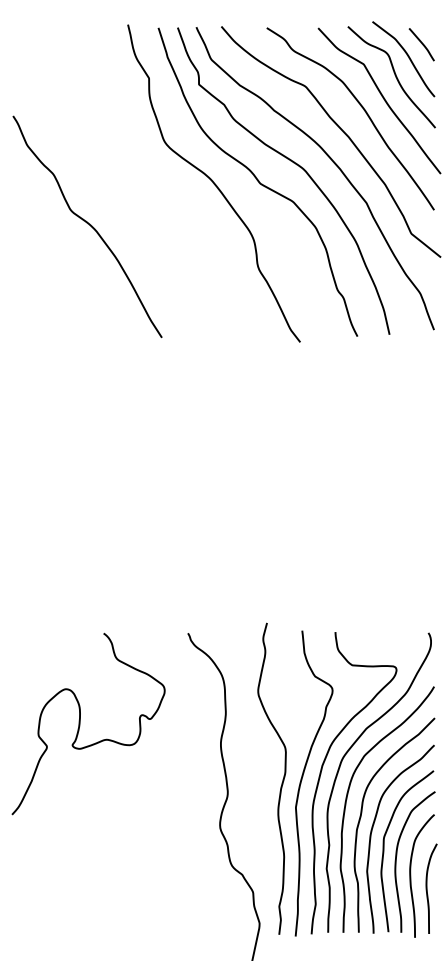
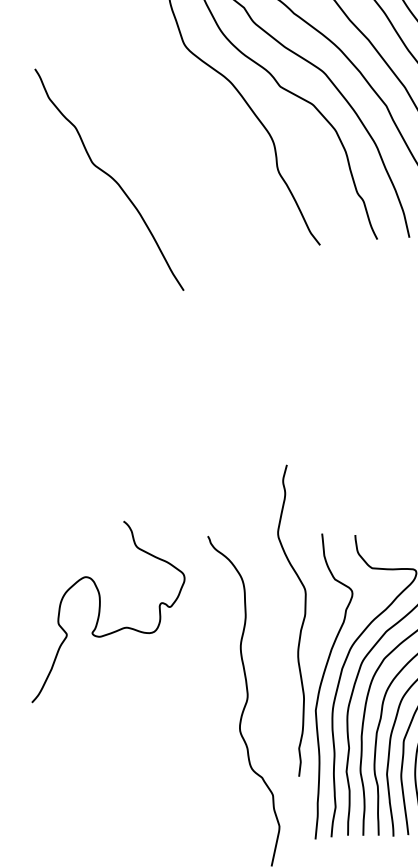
curve: (88, 224) -> (110, 177), moved
curve: (80, 723) -> (100, 611), moved
curve: (281, 782) -> (301, 624), moved

